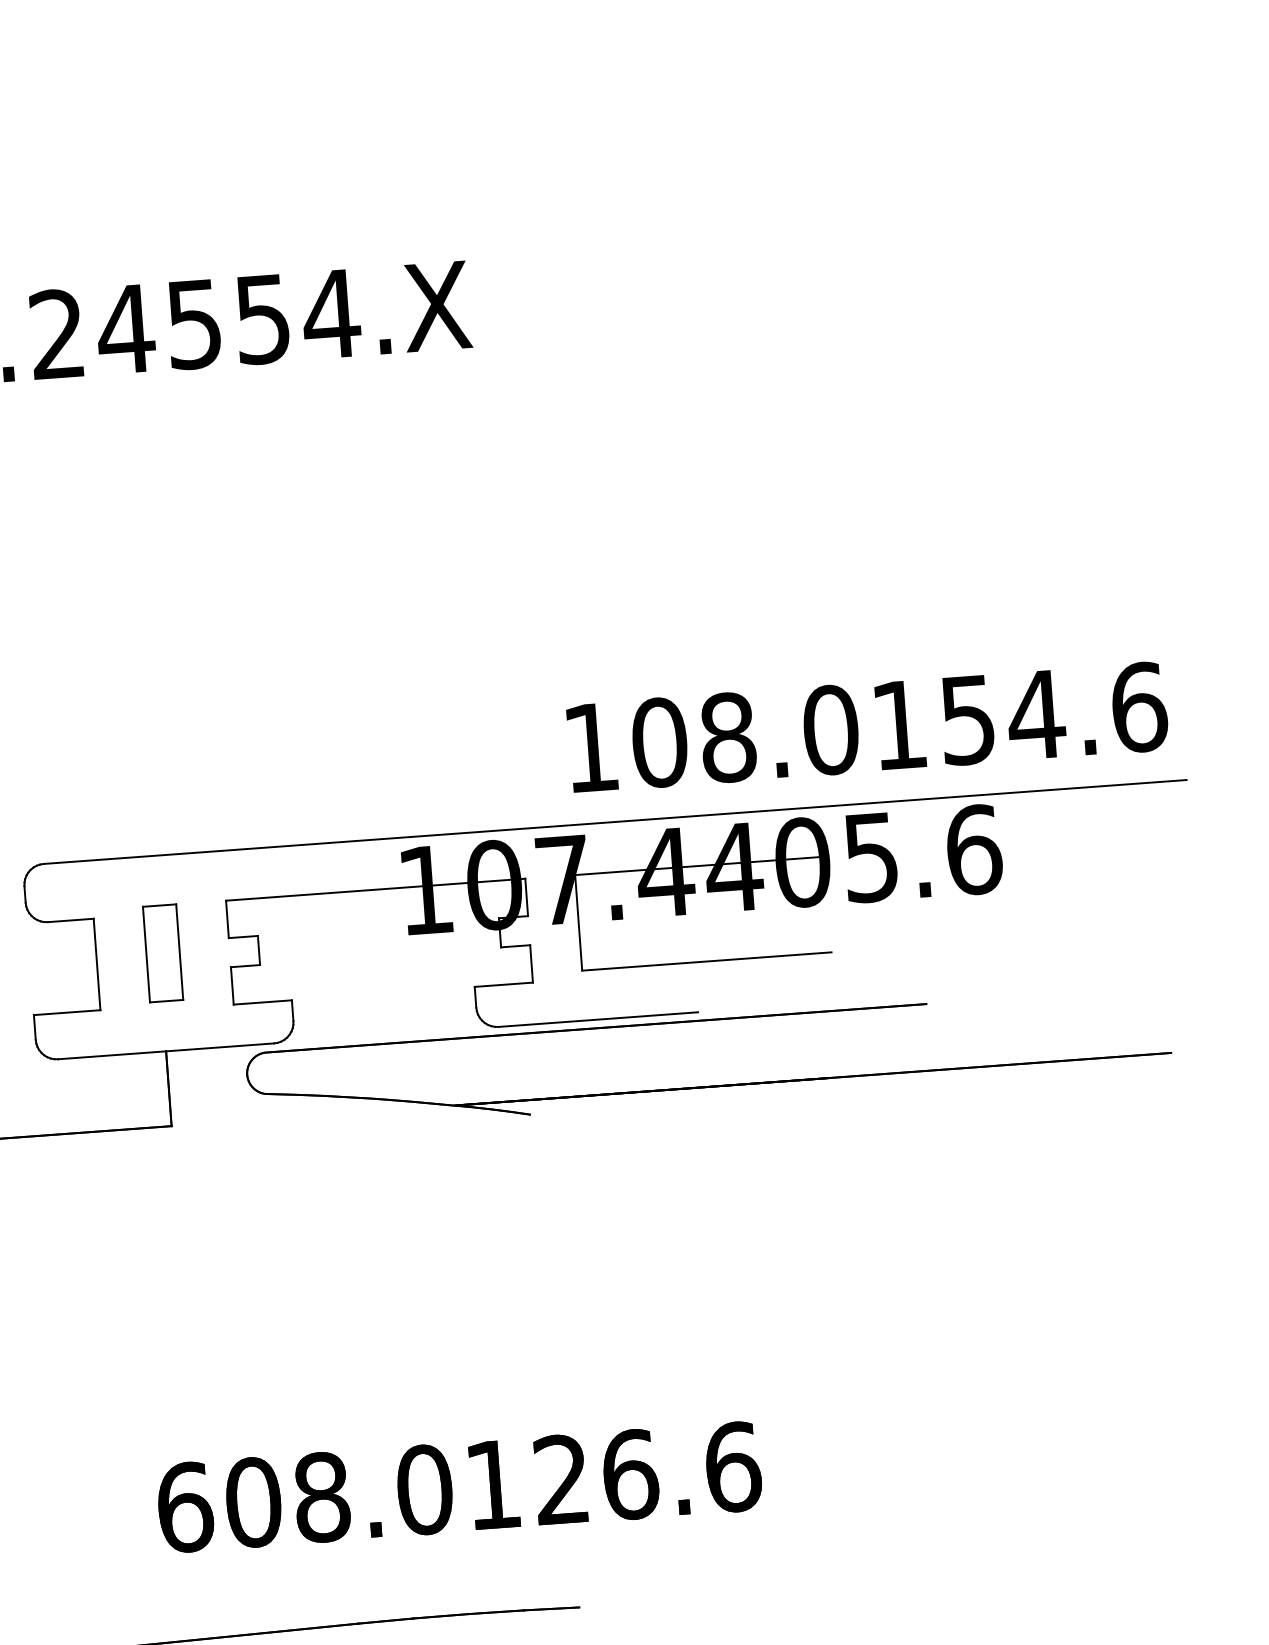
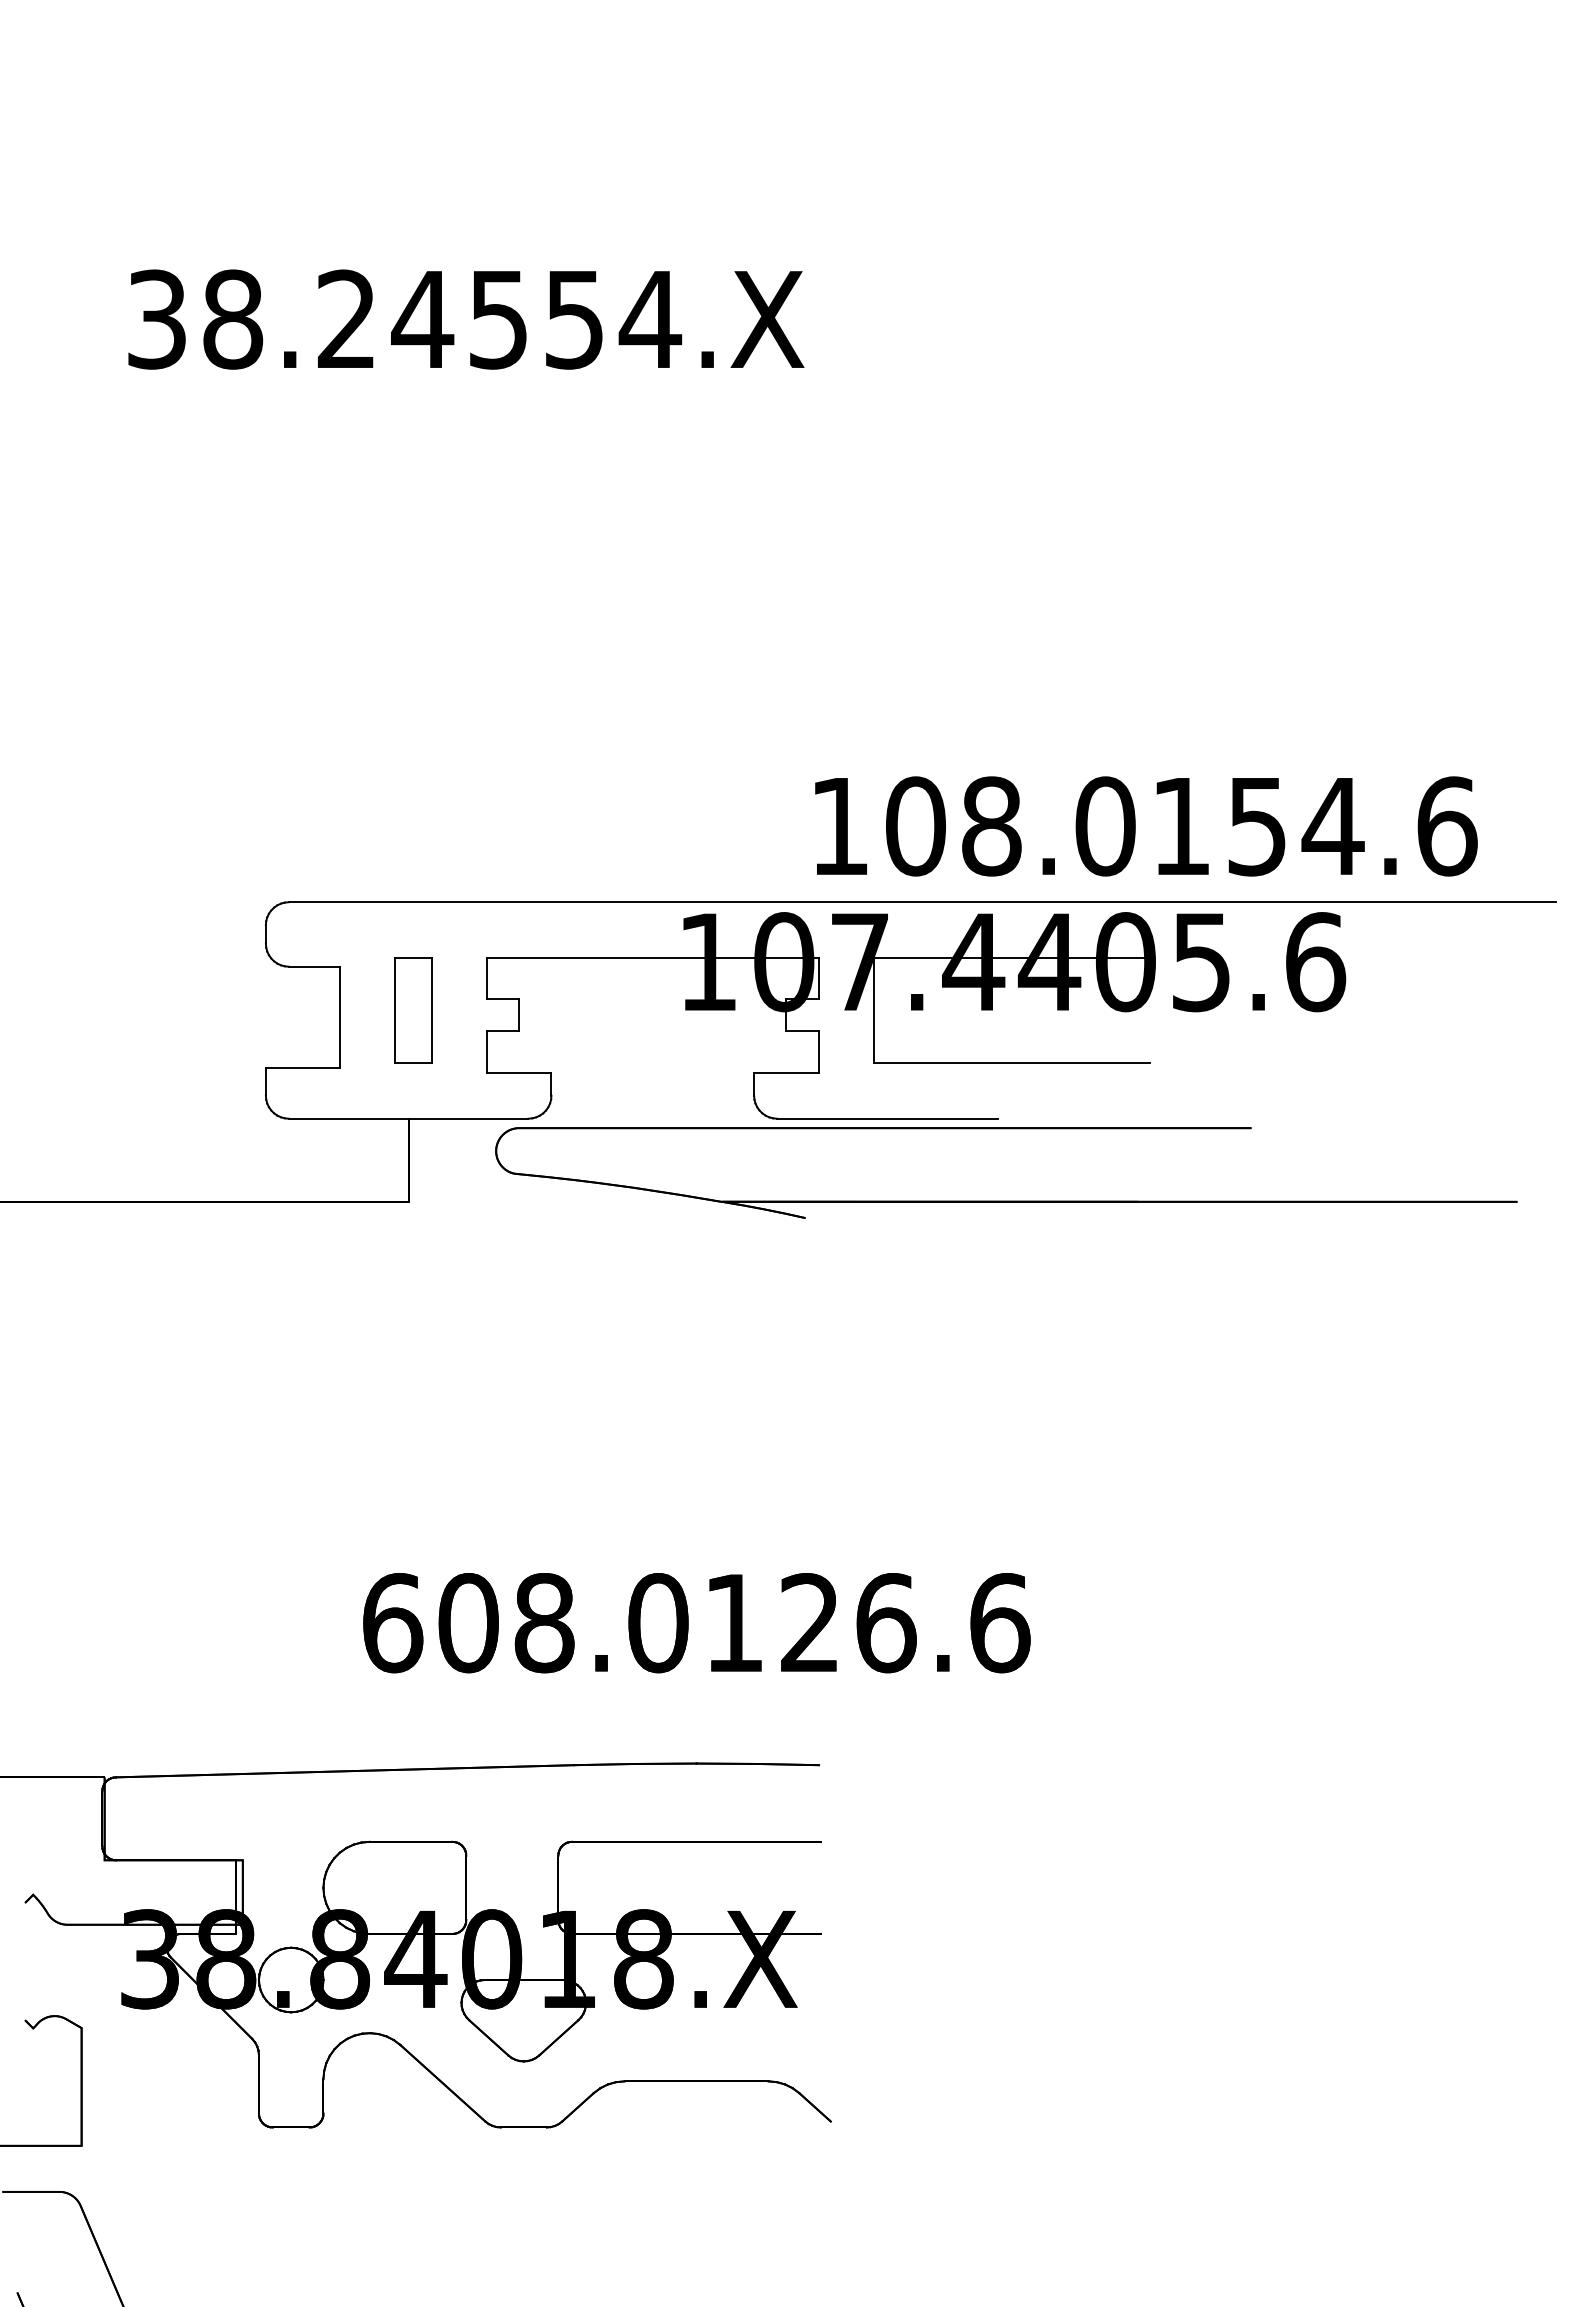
text: (867, 727) -> (1146, 826), moved

